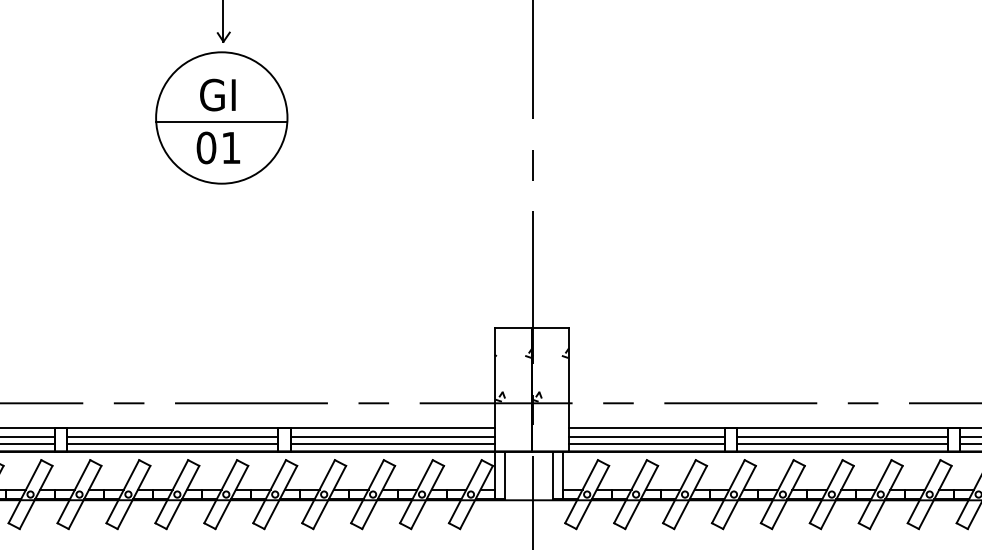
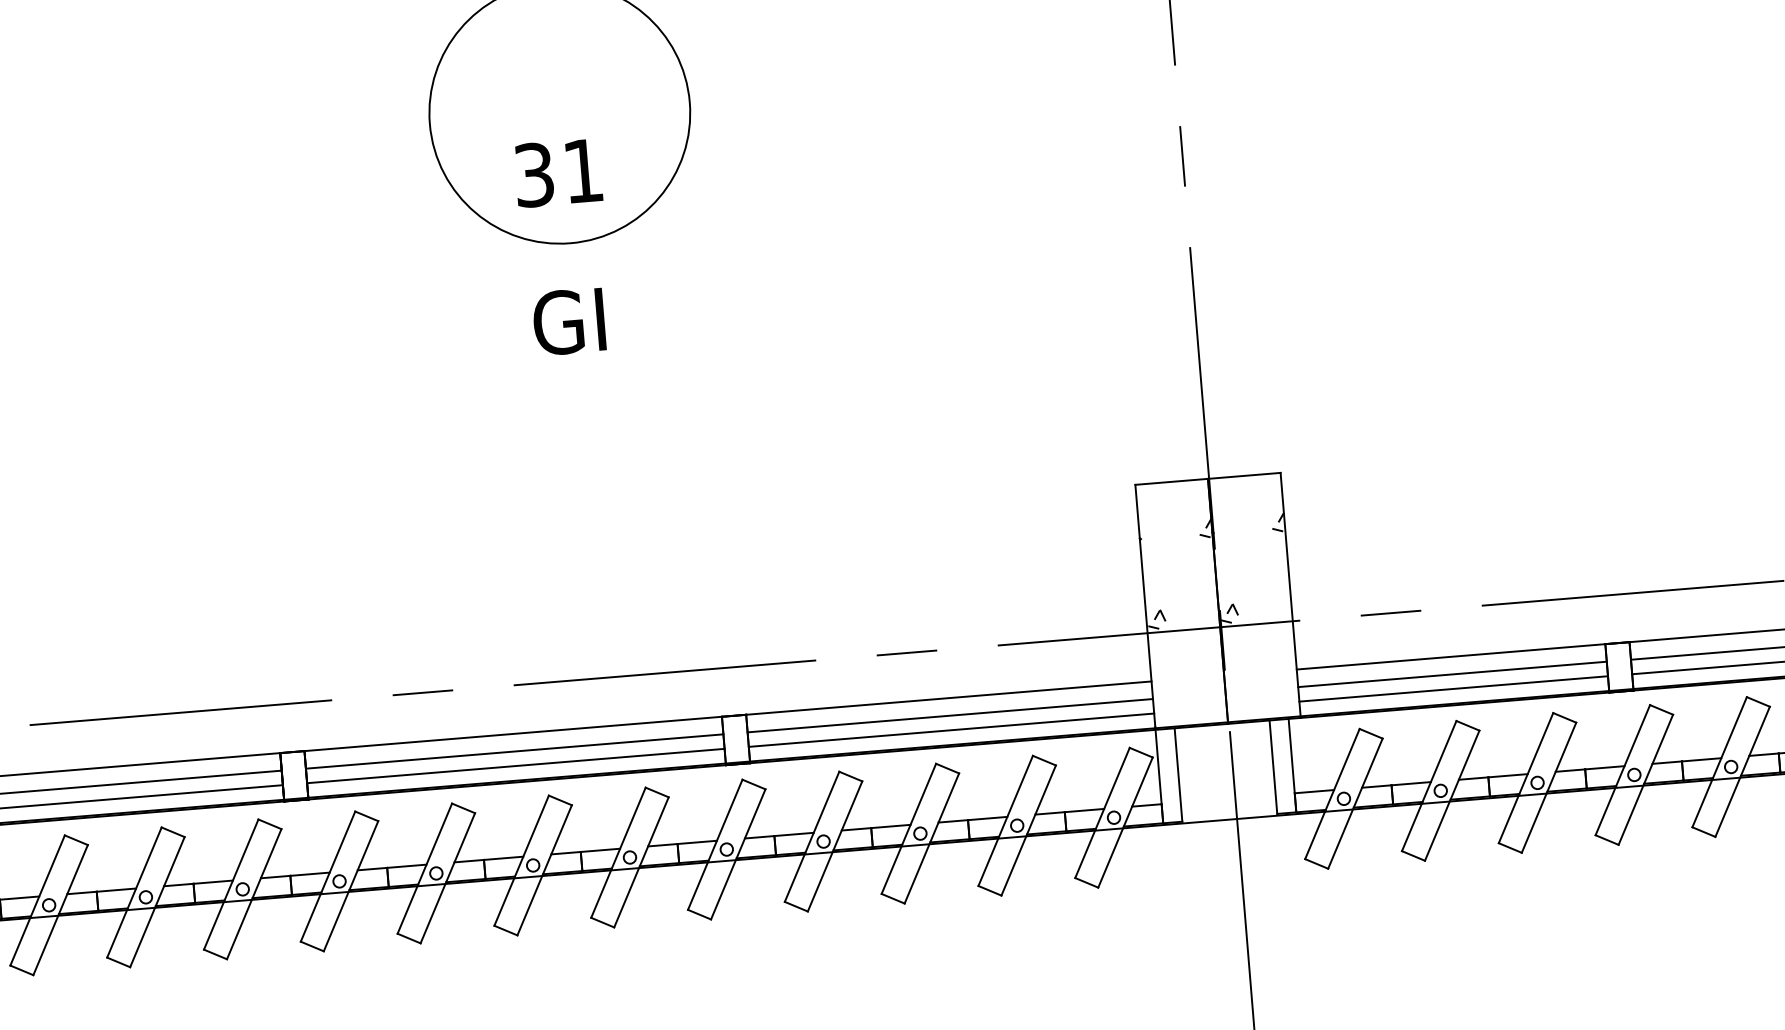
text: (217, 94) -> (568, 320), moved
line: (221, 122) -> (559, 122), removed
text: (206, 147) -> (534, 174), 01 -> 31

